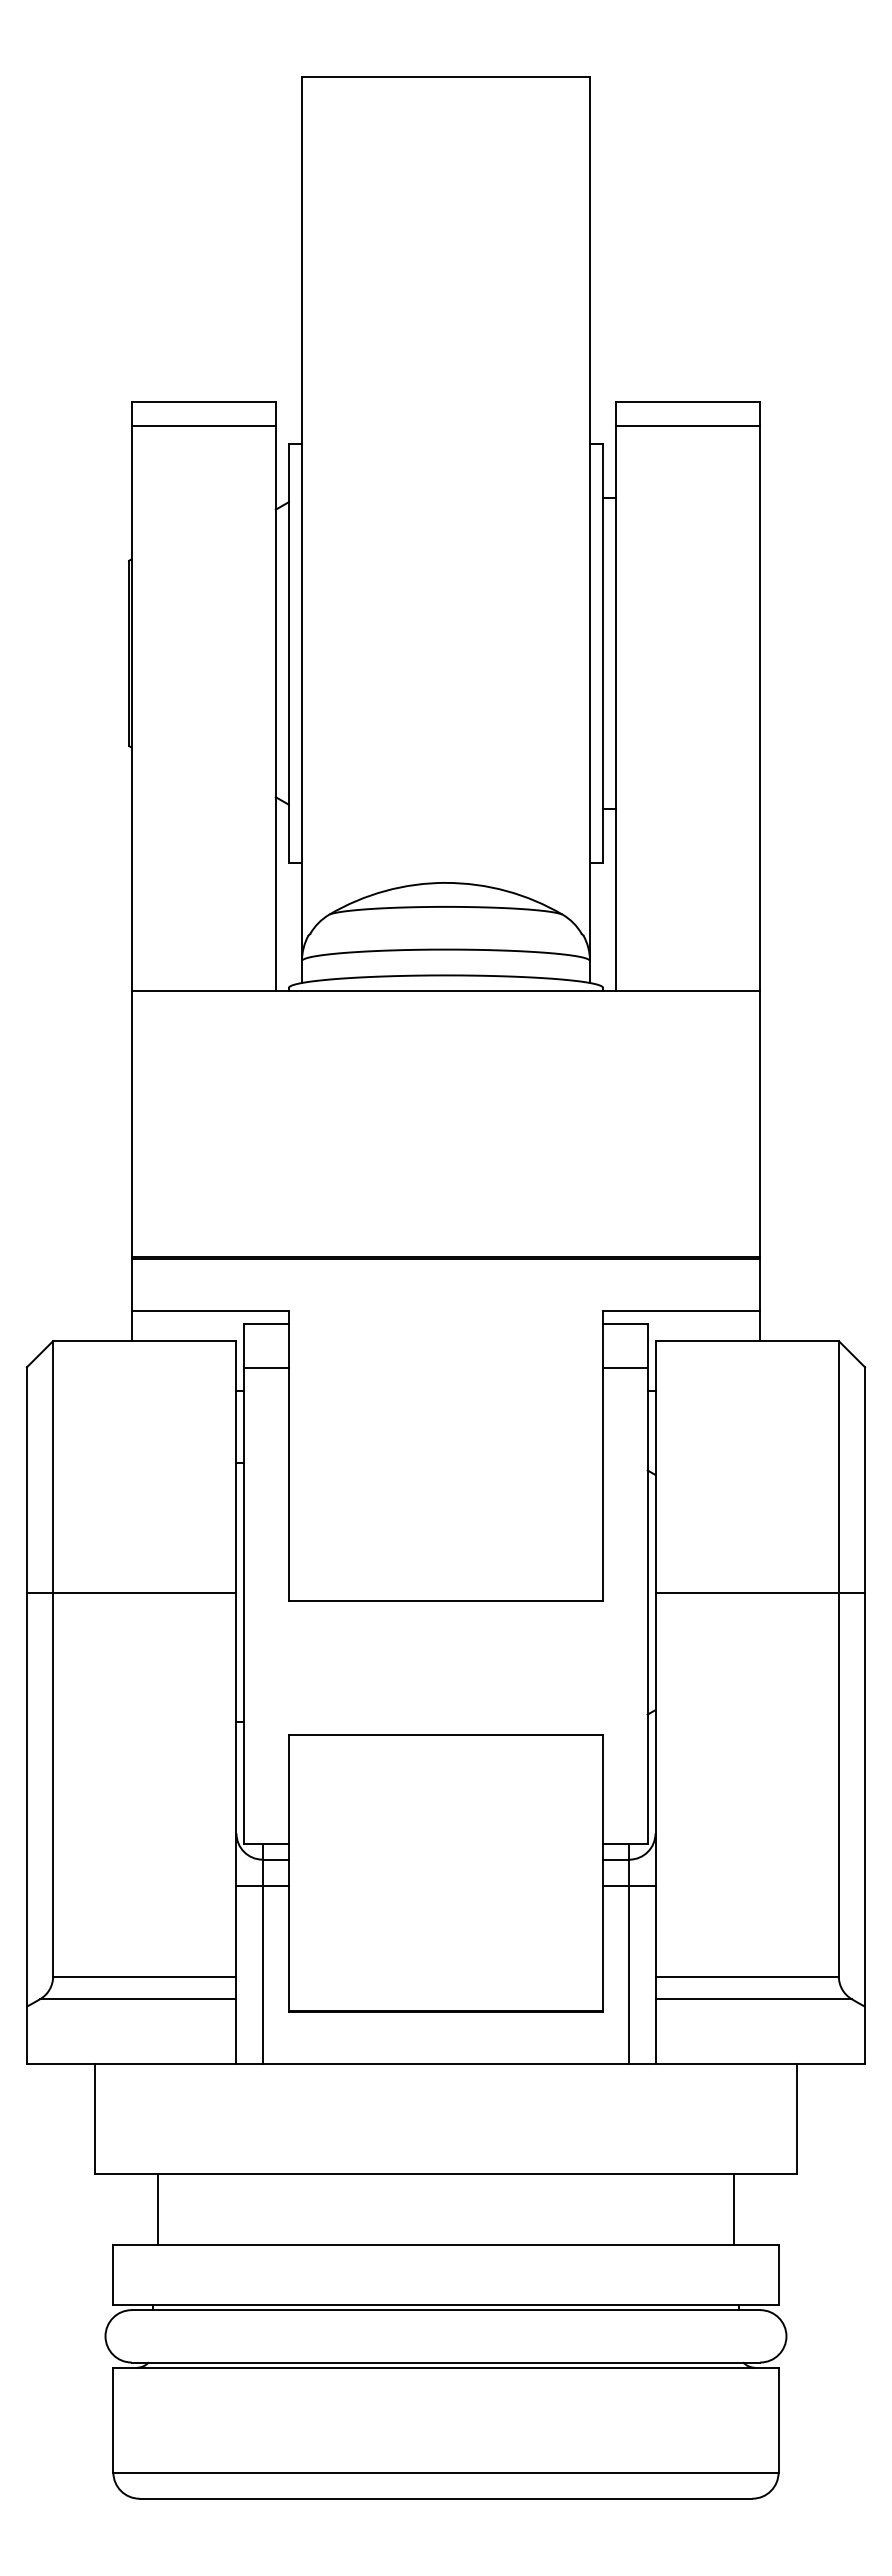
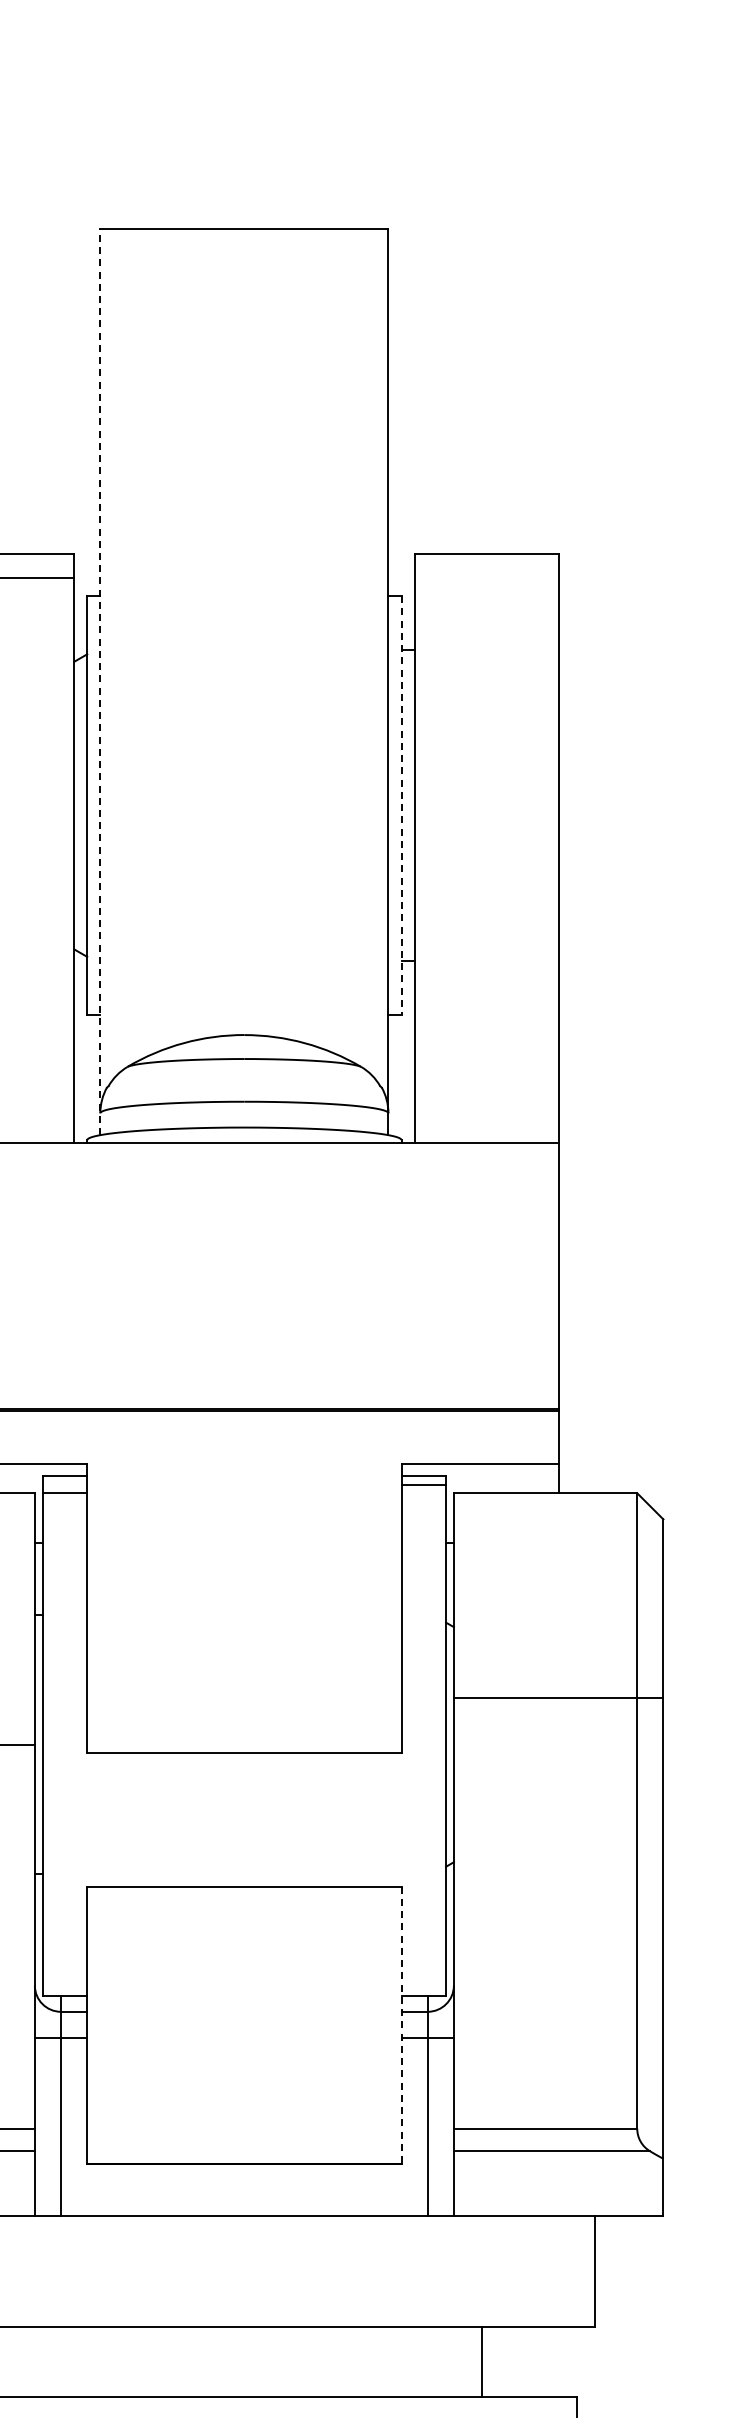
line: (688, 426) -> (486, 578), removed
line: (301, 530) -> (99, 682), solid -> dashed
line: (603, 653) -> (401, 805), solid -> dashed
line: (266, 1368) -> (64, 1493), moved
line: (625, 1368) -> (423, 1485), moved
line: (760, 1592) -> (558, 1697), moved
line: (603, 1873) -> (401, 2025), solid -> dashed
line: (734, 2209) -> (482, 2361), moved

